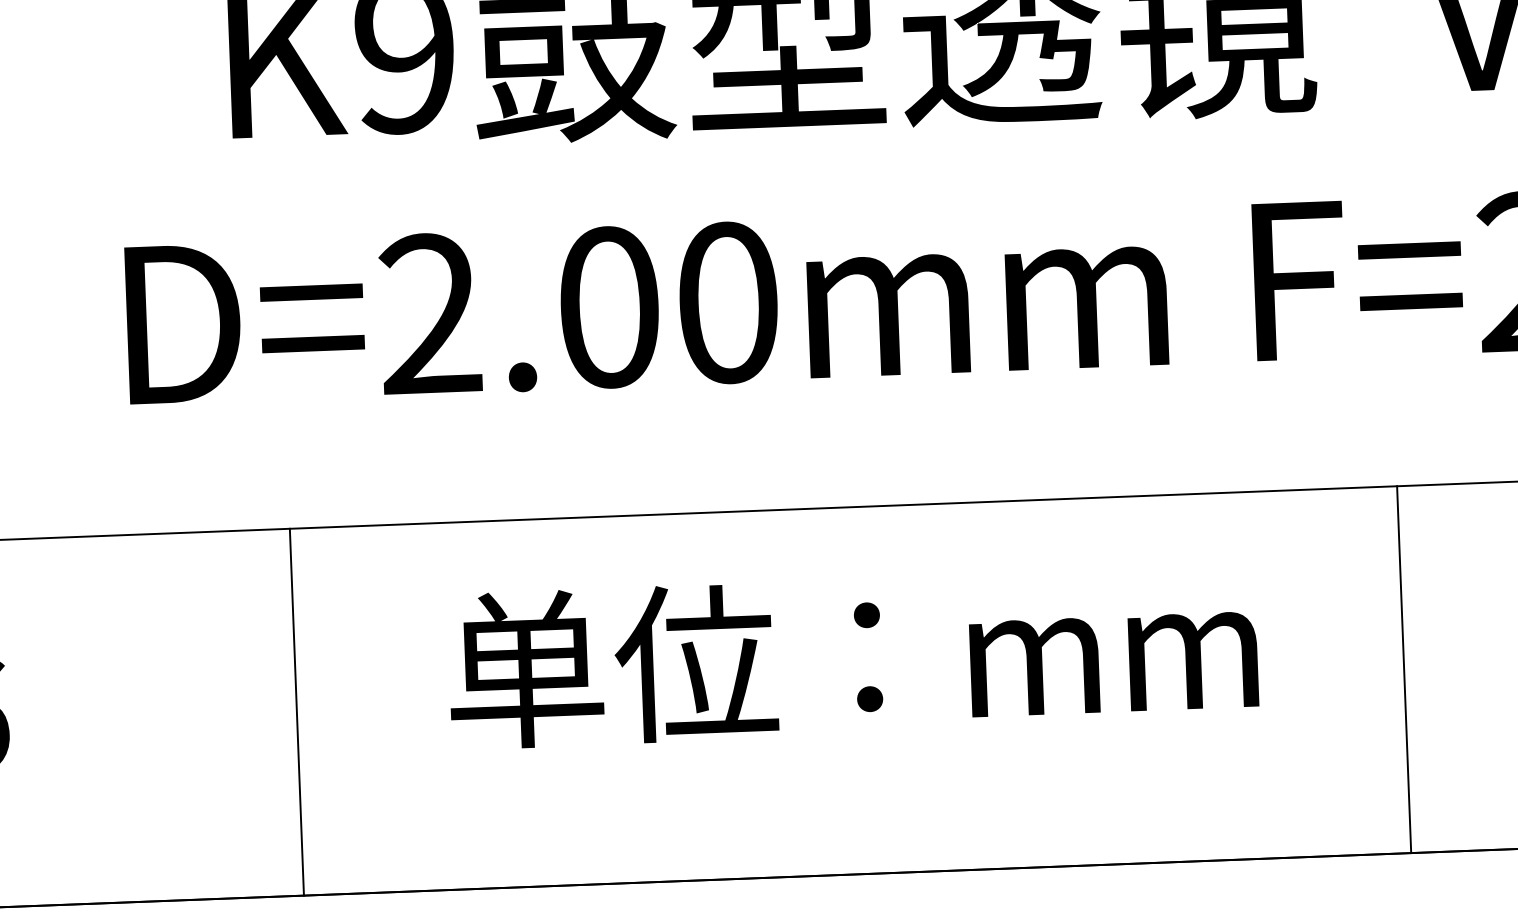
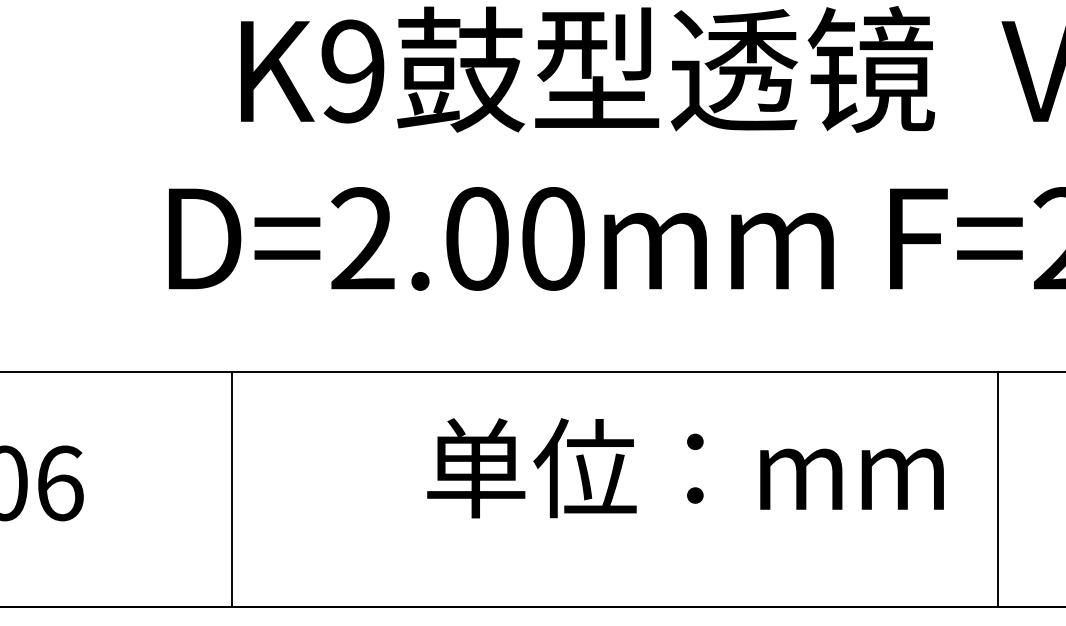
text: (853, 657) -> (685, 468), moved
line: (1404, 669) -> (998, 489), moved
line: (296, 711) -> (231, 489), moved

